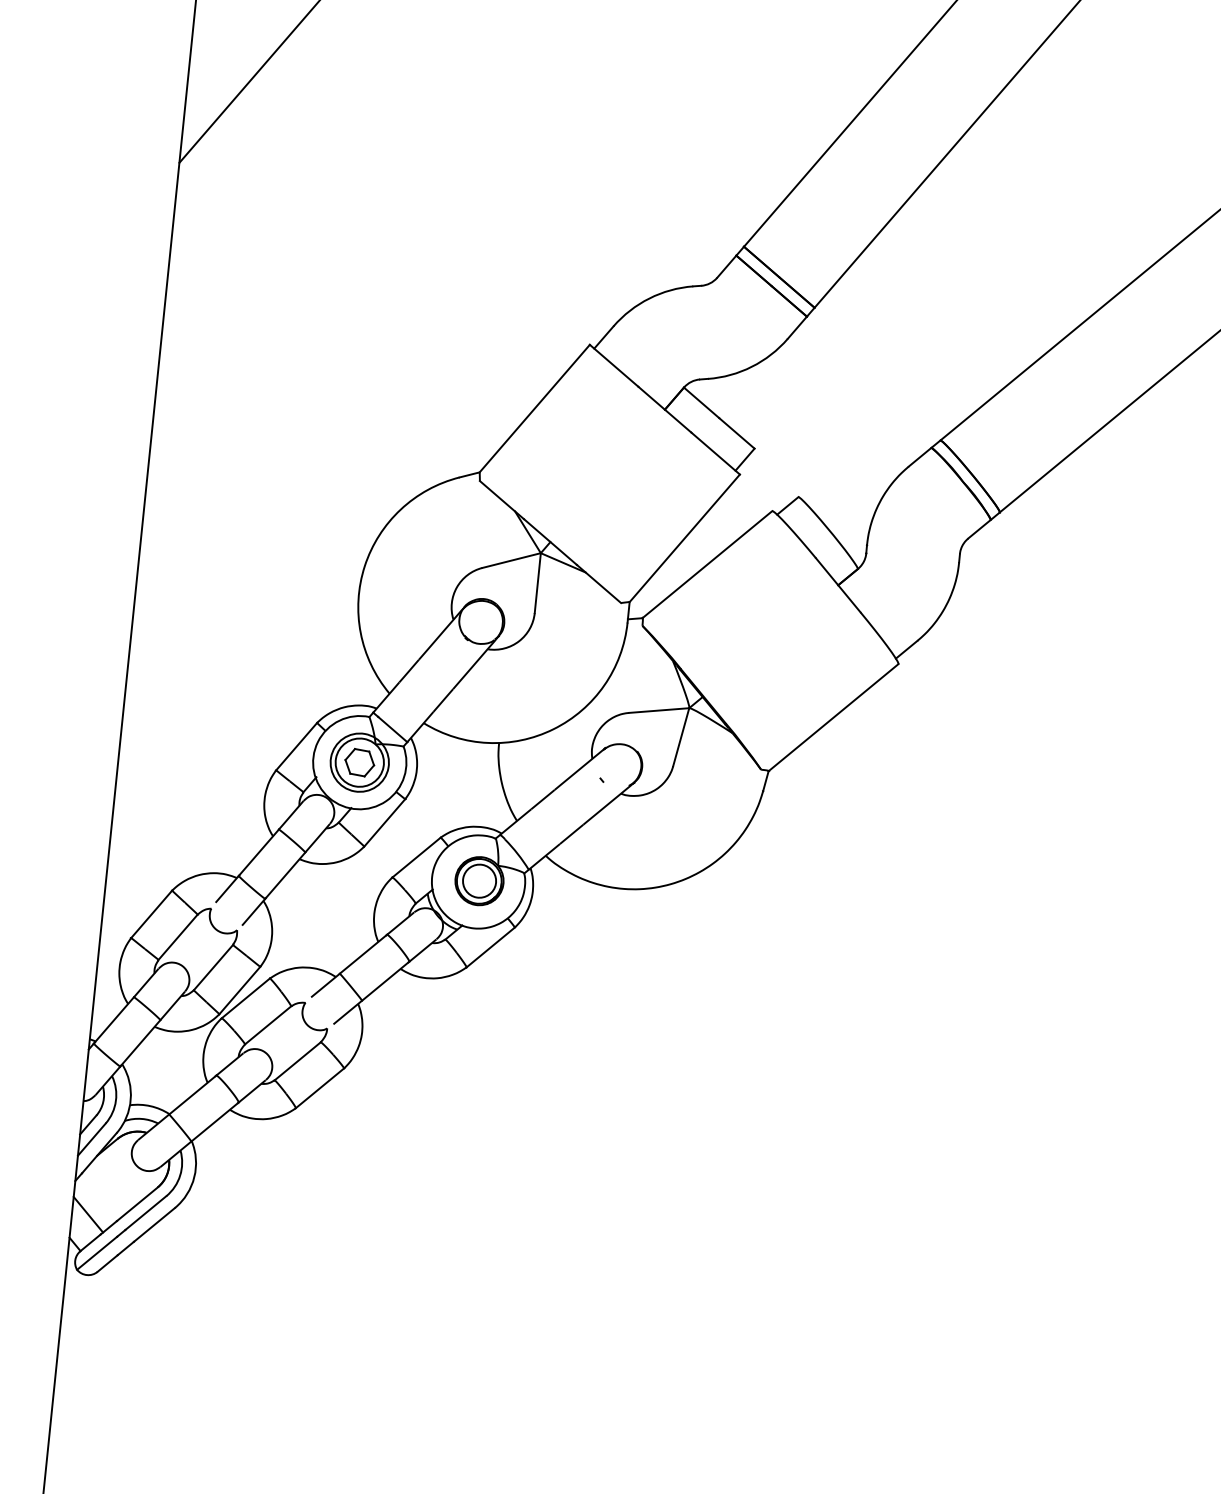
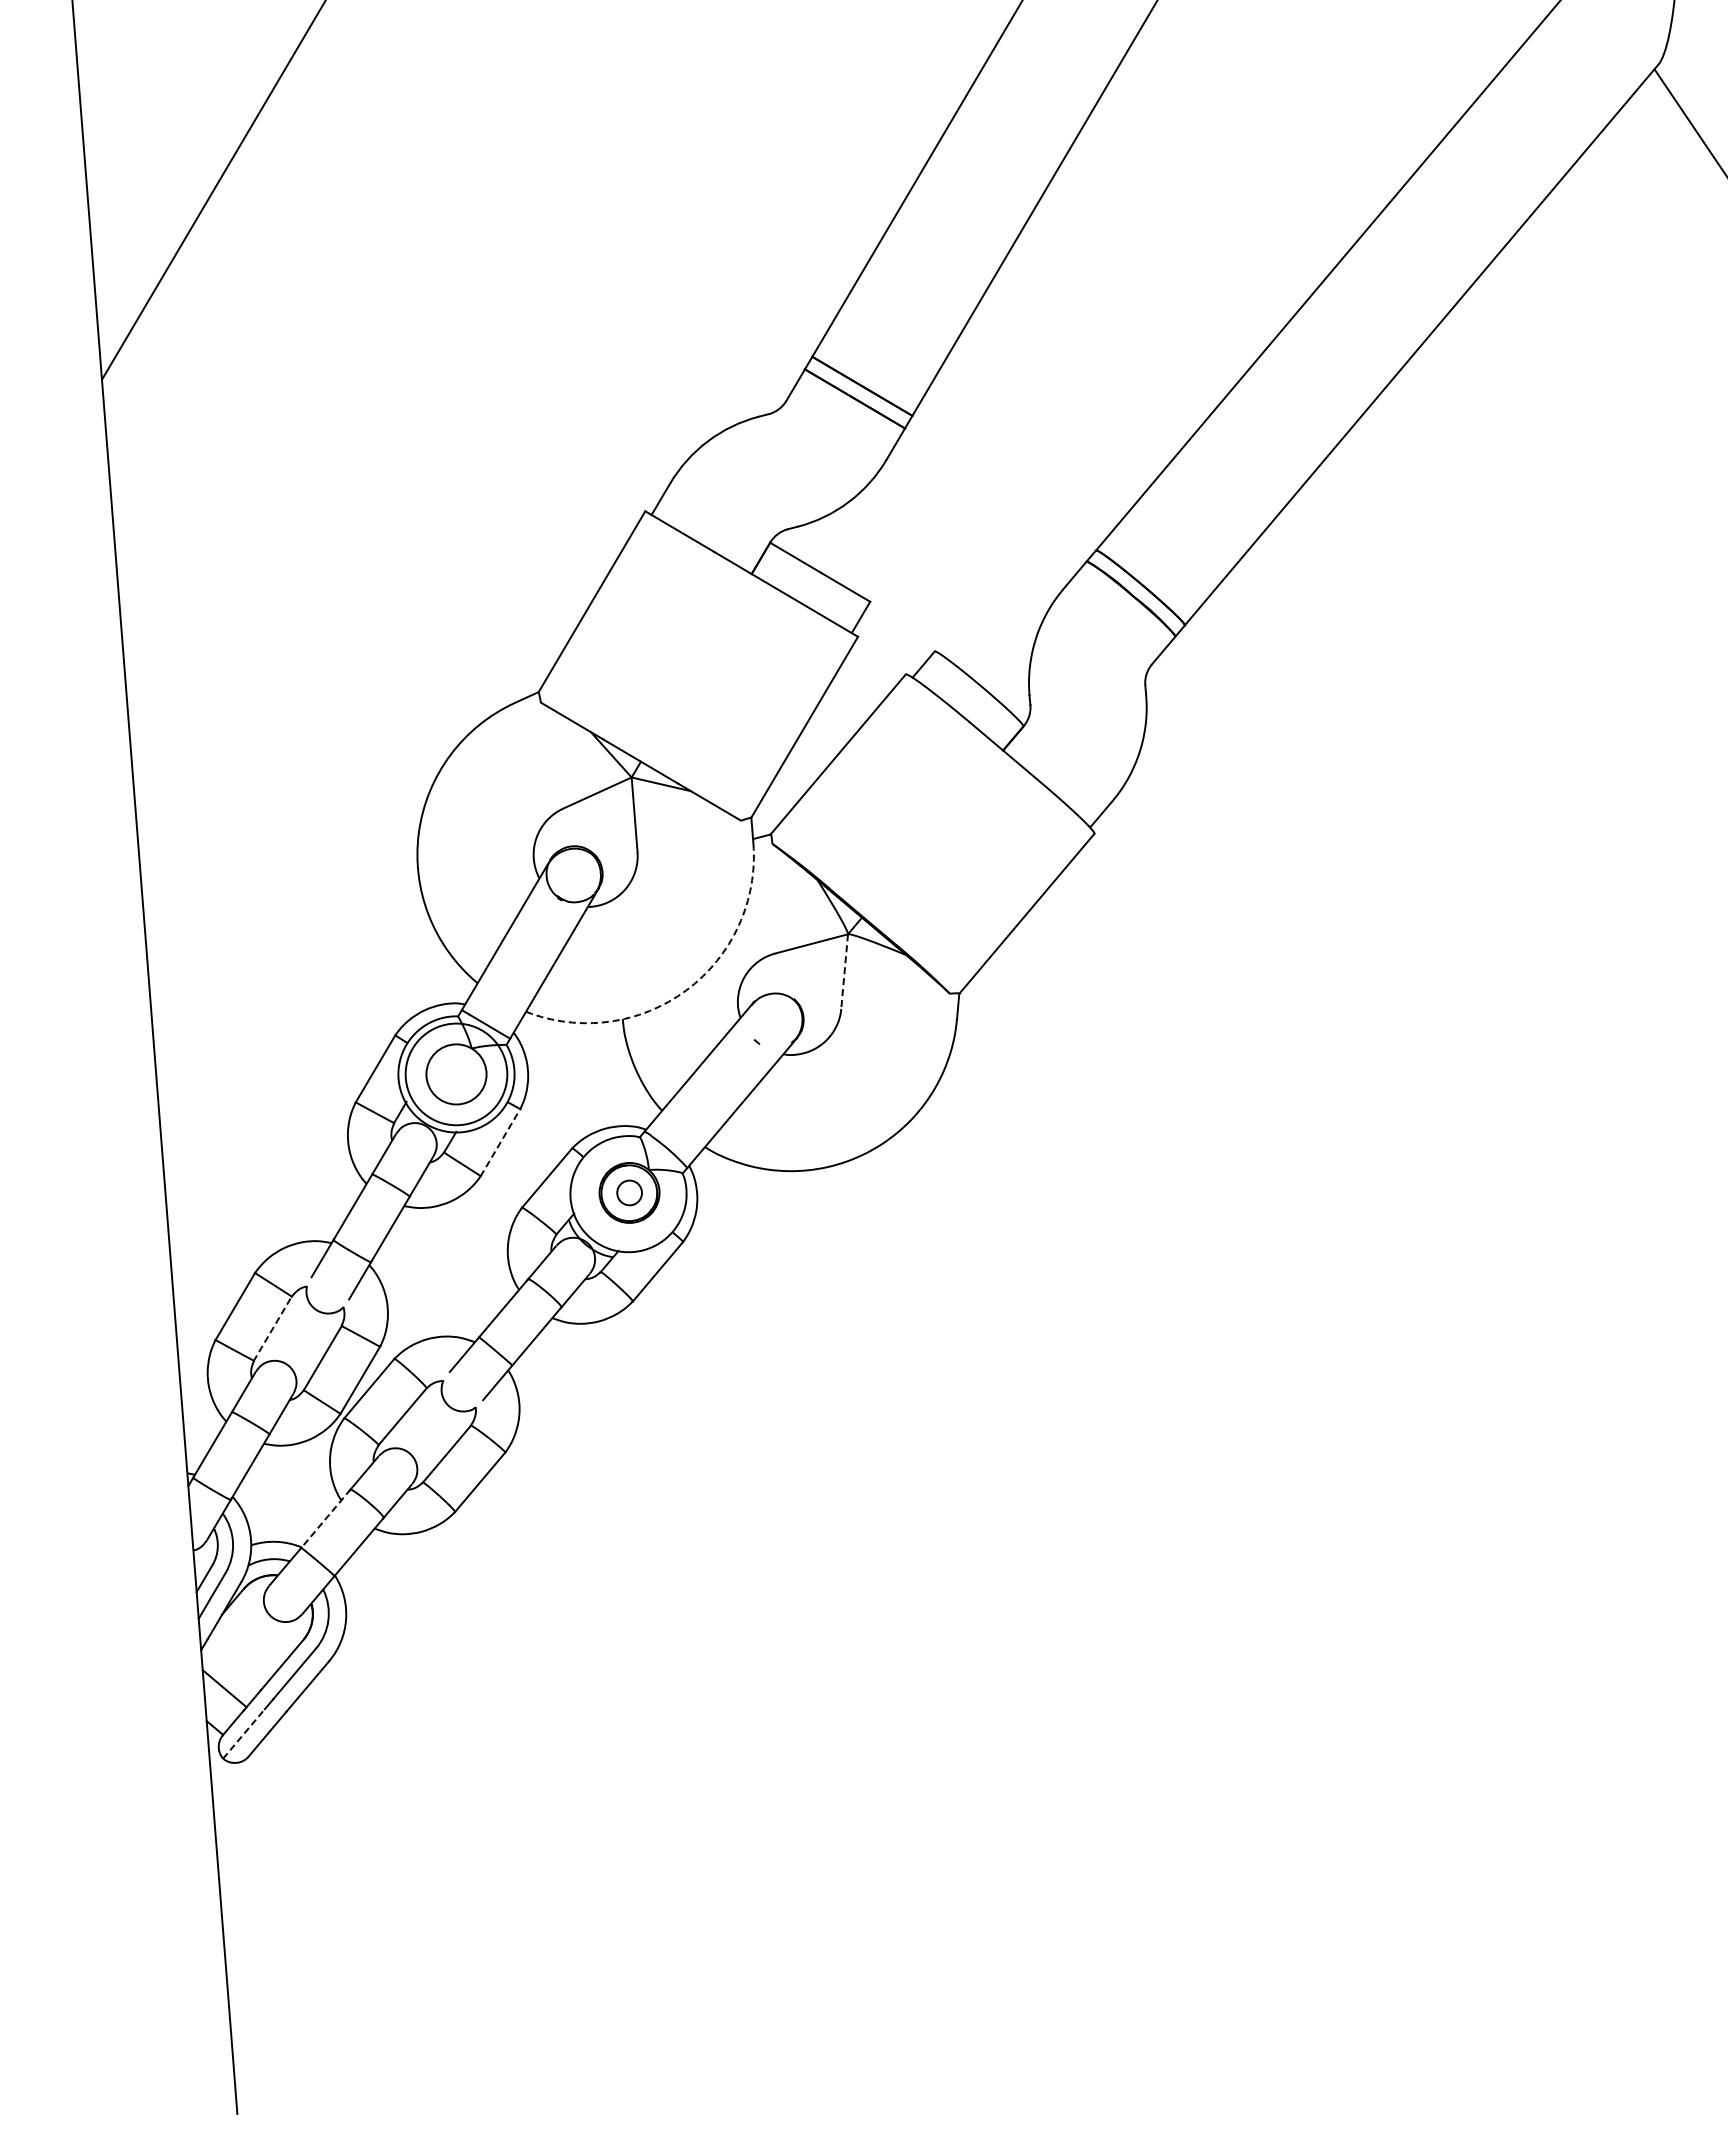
arc: (553, 729) -> (686, 990), solid -> dashed
line: (681, 737) -> (844, 972), solid -> dashed
circle: (359, 762) -> (456, 1074), size x1.4
part: (359, 762) -> (456, 1074), removed
line: (384, 822) -> (500, 1142), solid -> dashed
circle: (479, 880) -> (629, 1192), size x0.6
line: (177, 937) -> (272, 1329), solid -> dashed
line: (192, 1095) -> (325, 1519), solid -> dashed
line: (97, 1253) -> (244, 1733), solid -> dashed

